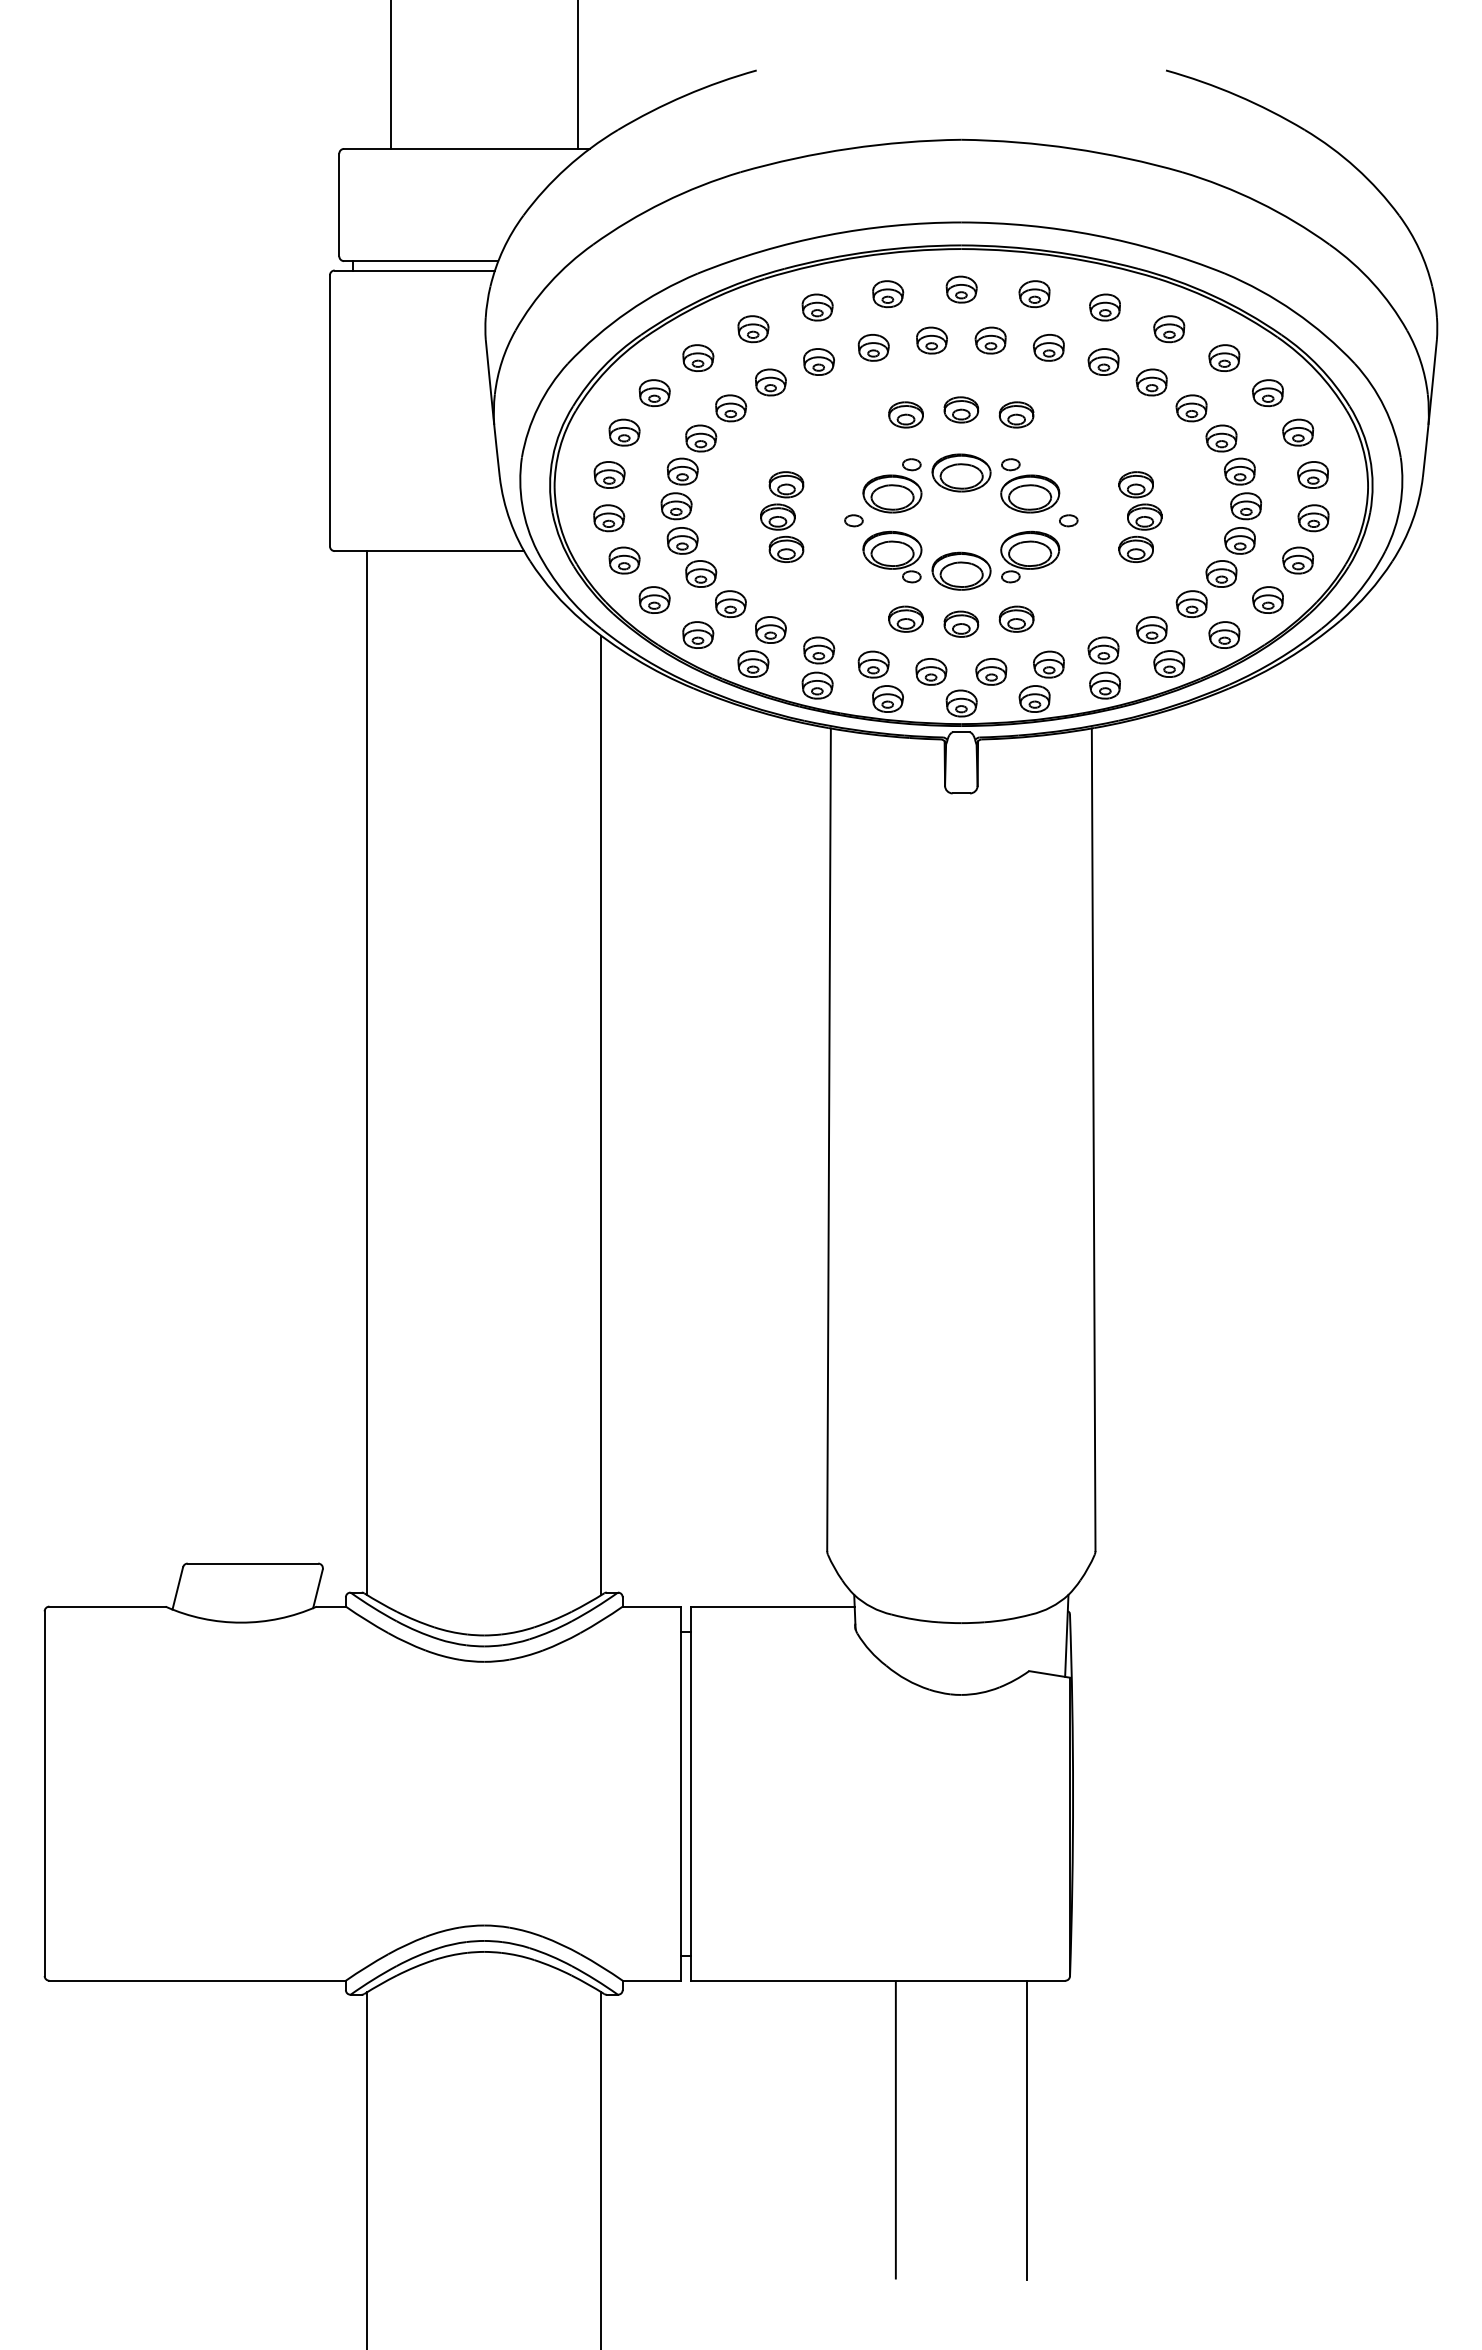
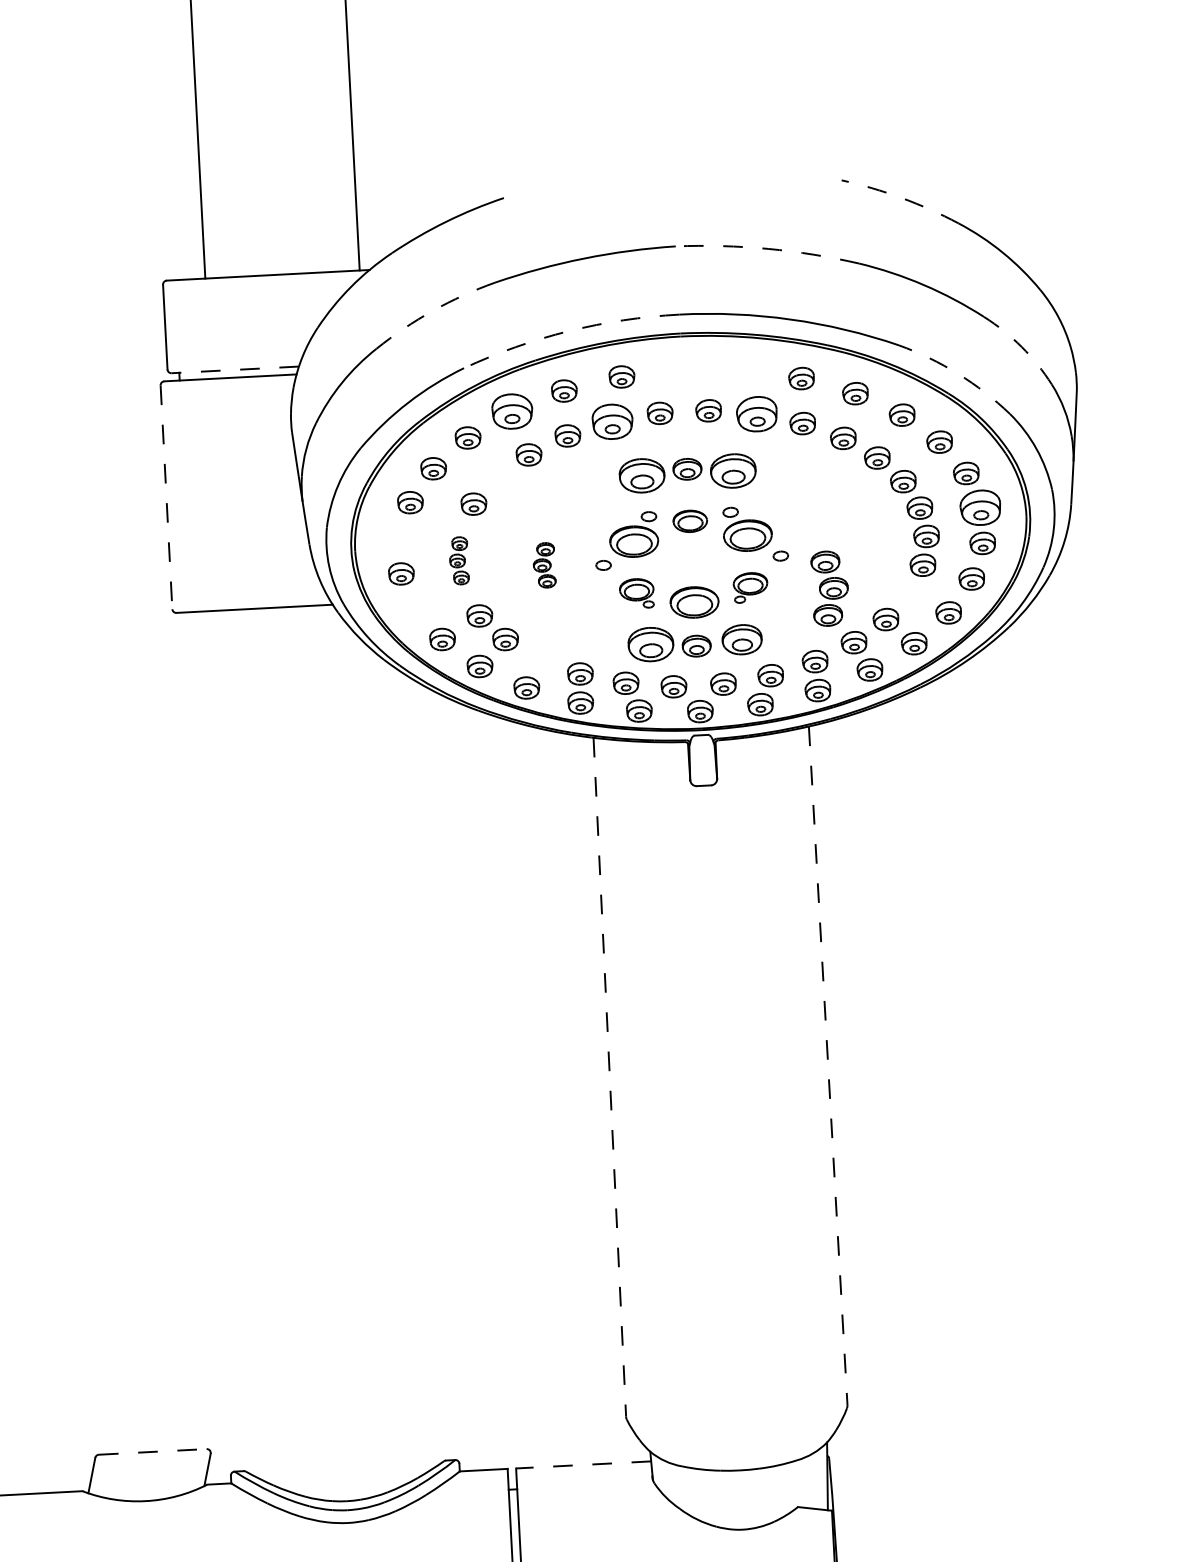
arc: (1237, 95) -> (901, 197), solid -> dashed
arc: (1072, 148) -> (767, 248), solid -> dashed
arc: (663, 202) -> (432, 311), solid -> dashed
arc: (827, 235) -> (569, 331), solid -> dashed
line: (420, 261) -> (234, 370), solid -> dashed
arc: (1373, 283) -> (1022, 347), solid -> dashed
part: (961, 289) -> (682, 369), removed
part: (1034, 294) -> (742, 370), removed
arc: (1294, 311) -> (958, 373), solid -> dashed
part: (753, 329) -> (512, 411), size x1.6
part: (873, 347) -> (612, 421), size x1.6
part: (1048, 347) -> (756, 414), size x1.6
part: (731, 408) -> (497, 478), removed
line: (329, 410) -> (166, 497), solid -> dashed
part: (905, 414) -> (641, 475), size x1.6
part: (1016, 414) -> (733, 470), size x1.6
part: (961, 472) -> (690, 520), size x0.7
part: (609, 474) -> (399, 537), removed
part: (1312, 474) -> (979, 507), size x1.6
part: (679, 505) -> (459, 560), size x0.6
part: (782, 516) -> (544, 564), size x0.6
part: (1140, 516) -> (830, 588), moved
part: (892, 556) -> (636, 593), size x0.7
part: (1030, 556) -> (750, 587), size x0.7
part: (624, 560) -> (416, 608), removed
part: (1221, 573) -> (909, 593), removed
part: (905, 618) -> (650, 643), size x1.6
part: (1016, 618) -> (741, 639), size x1.4
part: (770, 629) -> (539, 658), removed
line: (367, 1073) -> (226, 1042), removed
line: (601, 1115) -> (421, 1067), removed
line: (829, 1140) -> (610, 1077), solid -> dashed
line: (1093, 1140) -> (828, 1066), solid -> dashed
line: (253, 1563) -> (153, 1451), solid -> dashed
line: (772, 1606) -> (583, 1464), solid -> dashed

